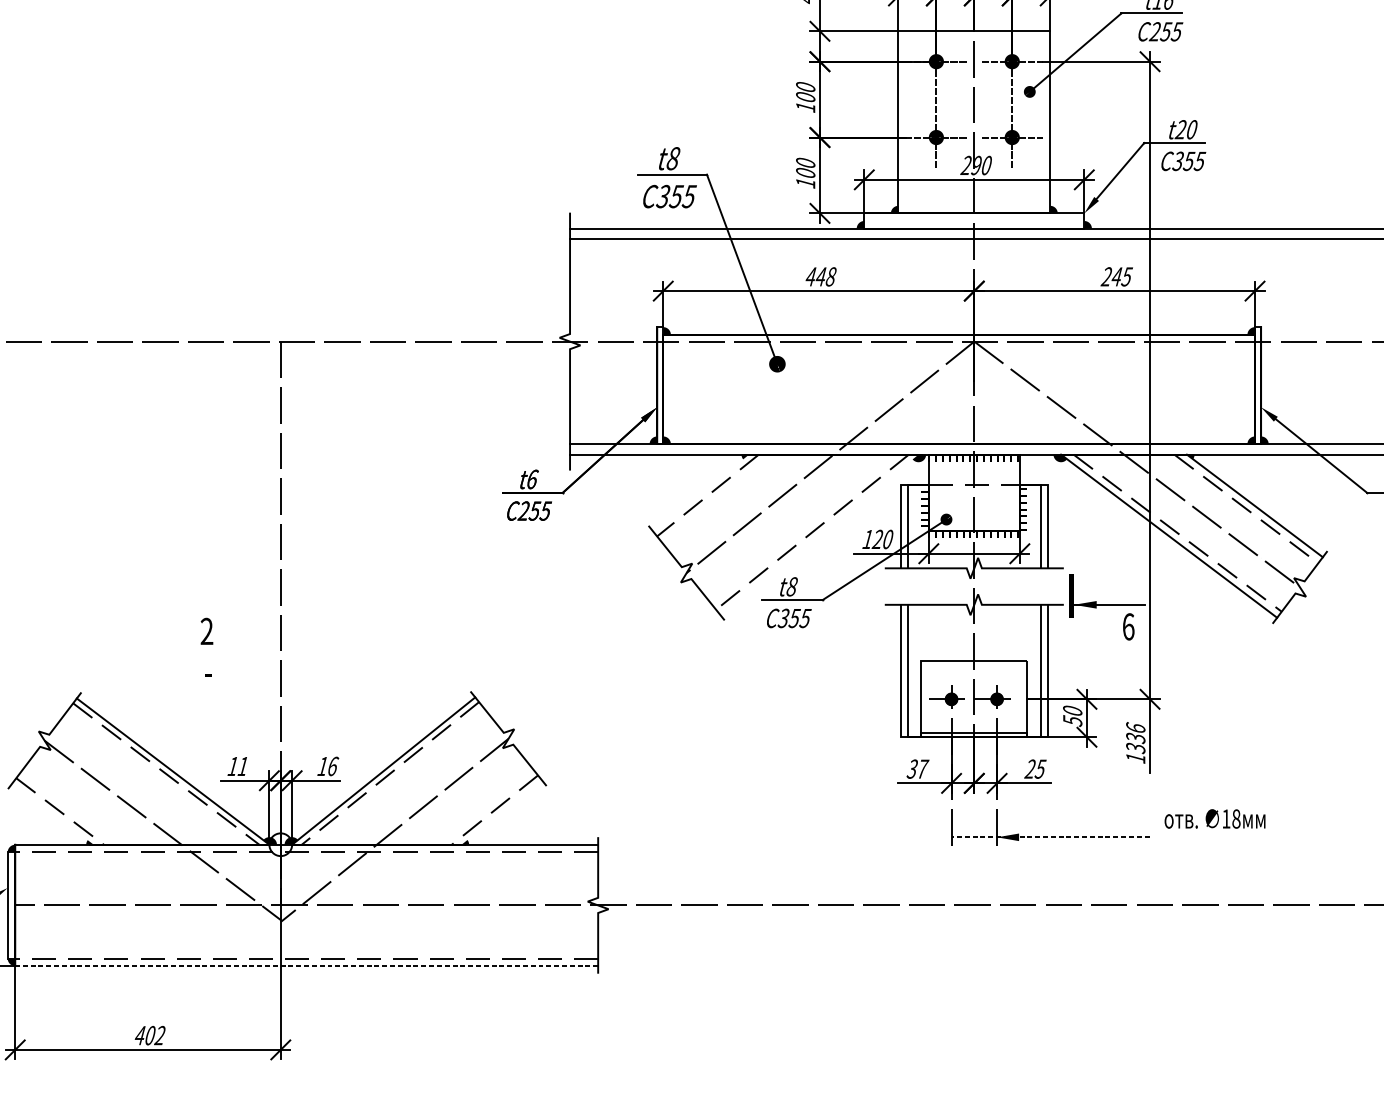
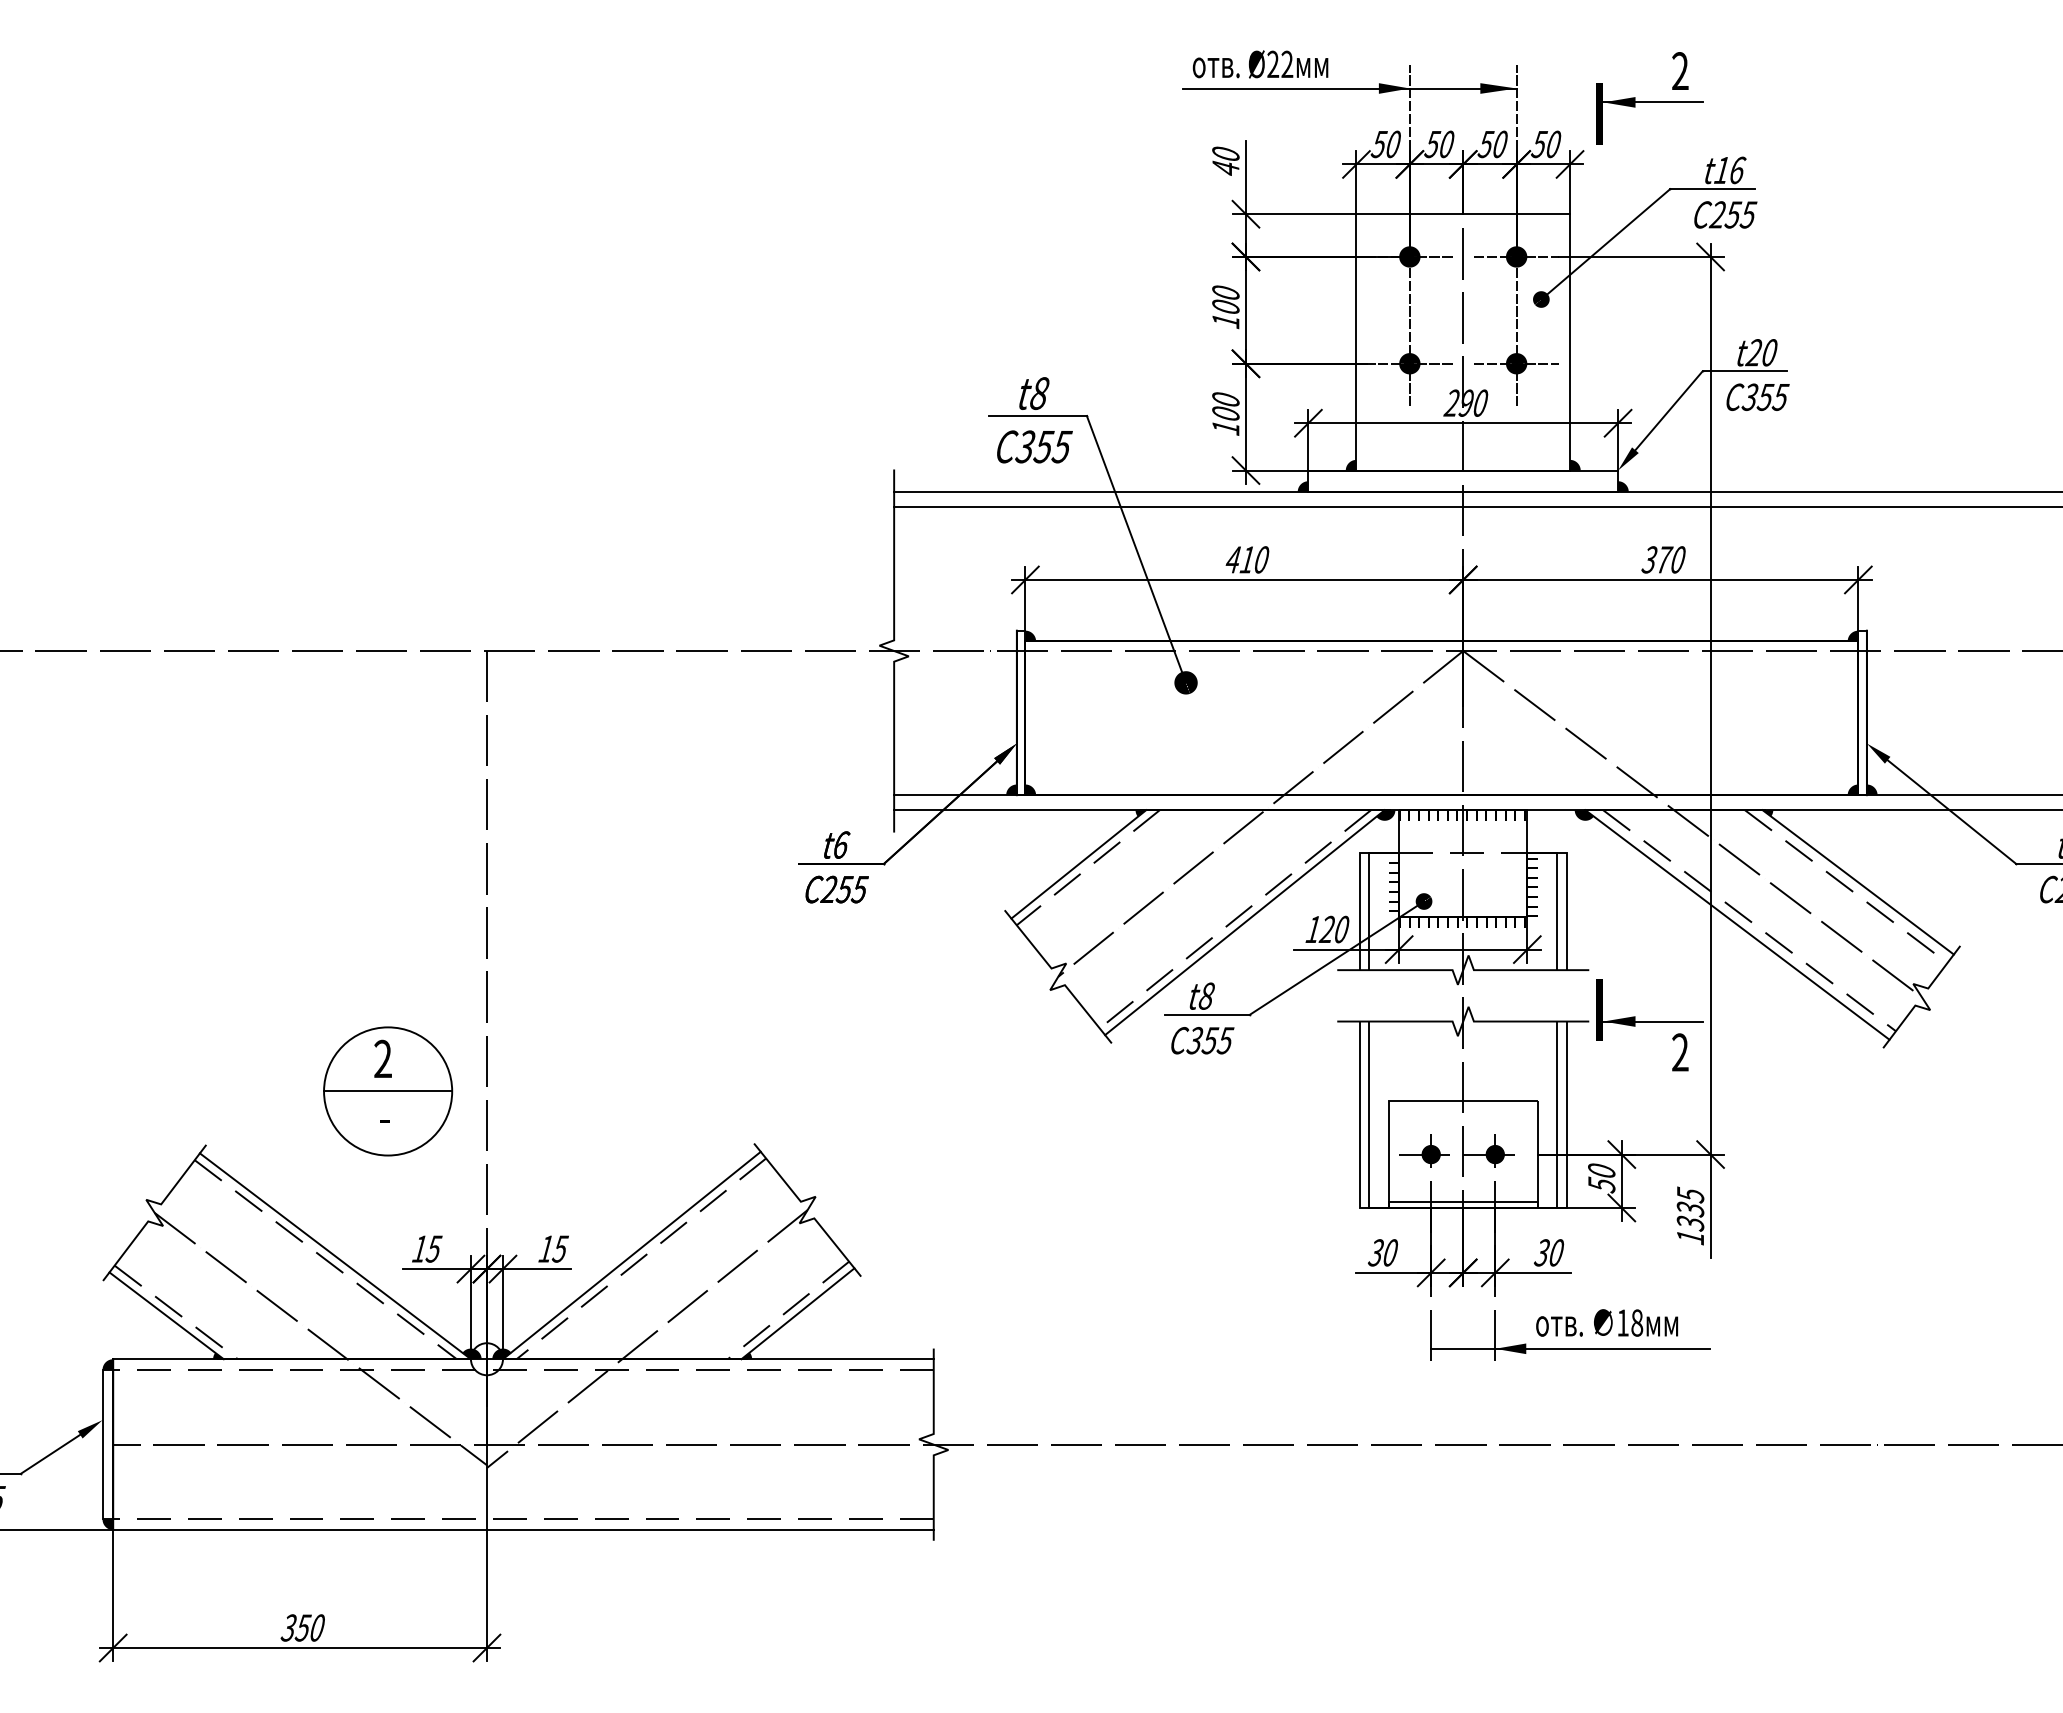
text: (826, 276) -> (1254, 559), 448 -> 410
text: (1116, 276) -> (1663, 559), 245 -> 370
line: (701, 493) -> (1078, 864), added
line: (818, 534) -> (1244, 922), added
text: (1128, 626) -> (1680, 1052), 6 -> 2
part: (210, 654) -> (388, 1091), added
text: (1135, 727) -> (1690, 1194), 1336 -> 1335
text: (242, 766) -> (433, 1248), 11 -> 15
text: (333, 766) -> (560, 1248), 16 -> 15
text: (923, 768) -> (1391, 1252), 37 -> 30
text: (1035, 768) -> (1549, 1252), 25 -> 30
line: (501, 812) -> (797, 1313), added
line: (53, 813) -> (166, 1315), added
text: (1215, 818) -> (1607, 1322), moved
line: (1050, 837) -> (1570, 1348), dashed -> solid
line: (306, 966) -> (522, 1530), dashed -> solid
text: (149, 1035) -> (302, 1627), 402 -> 350

